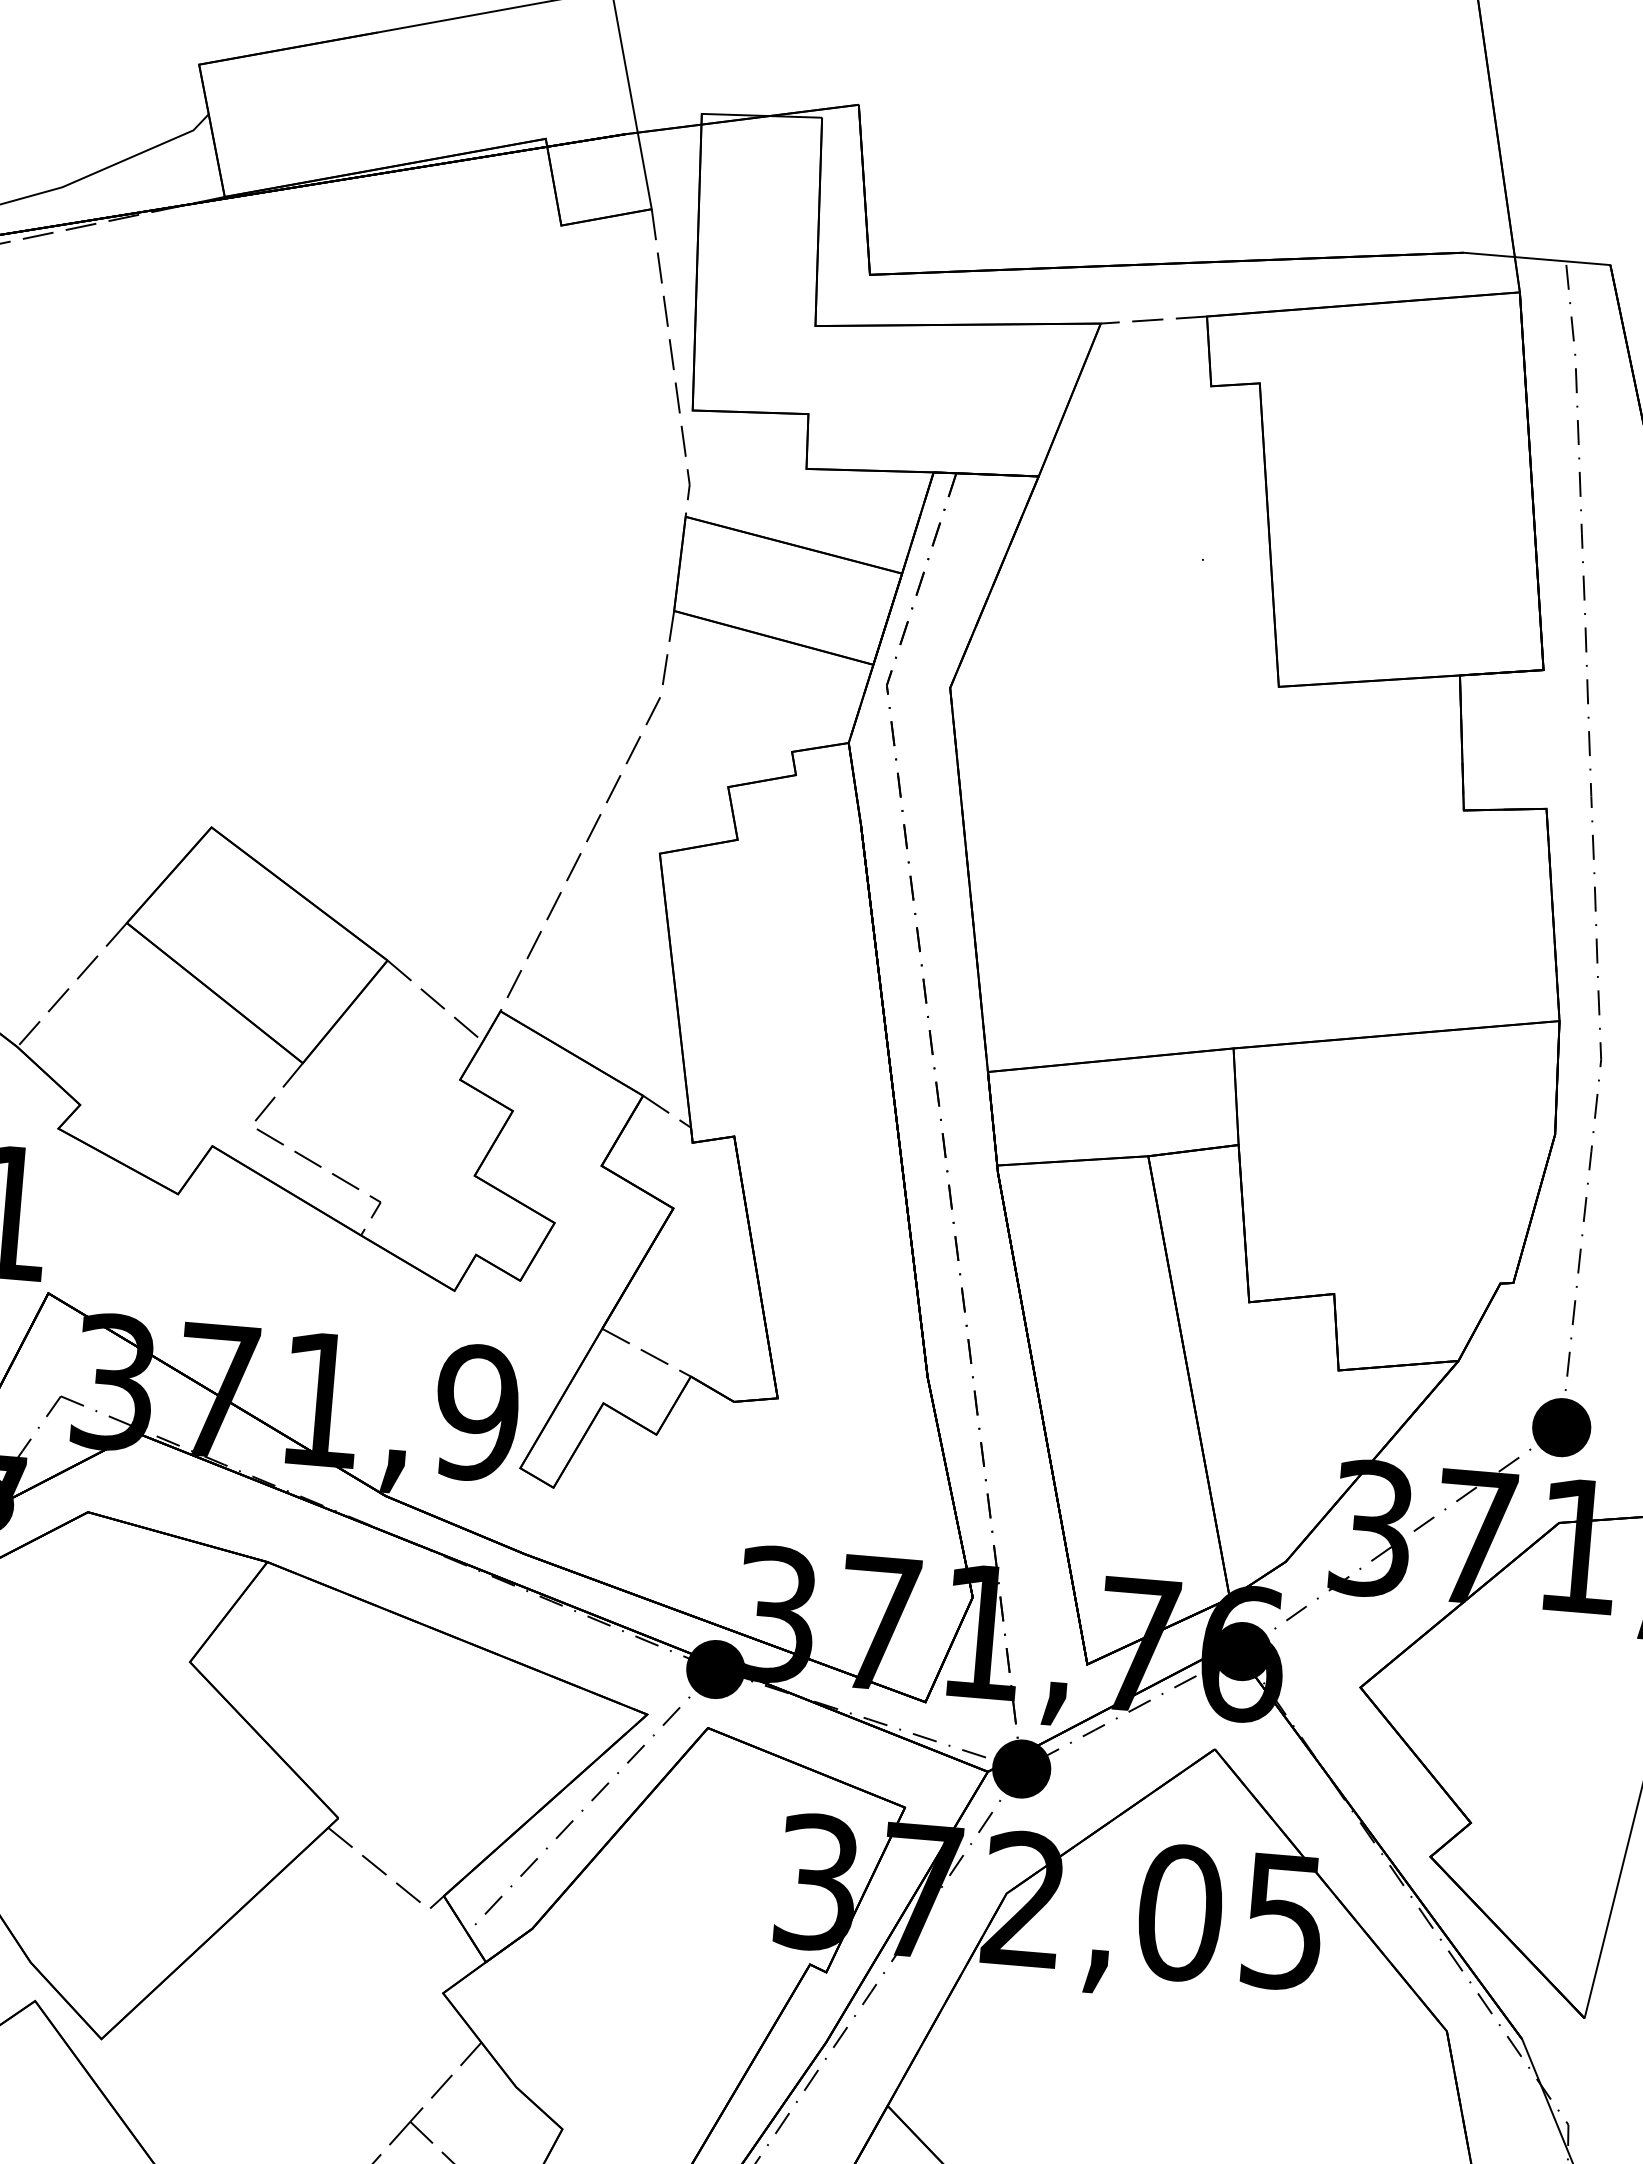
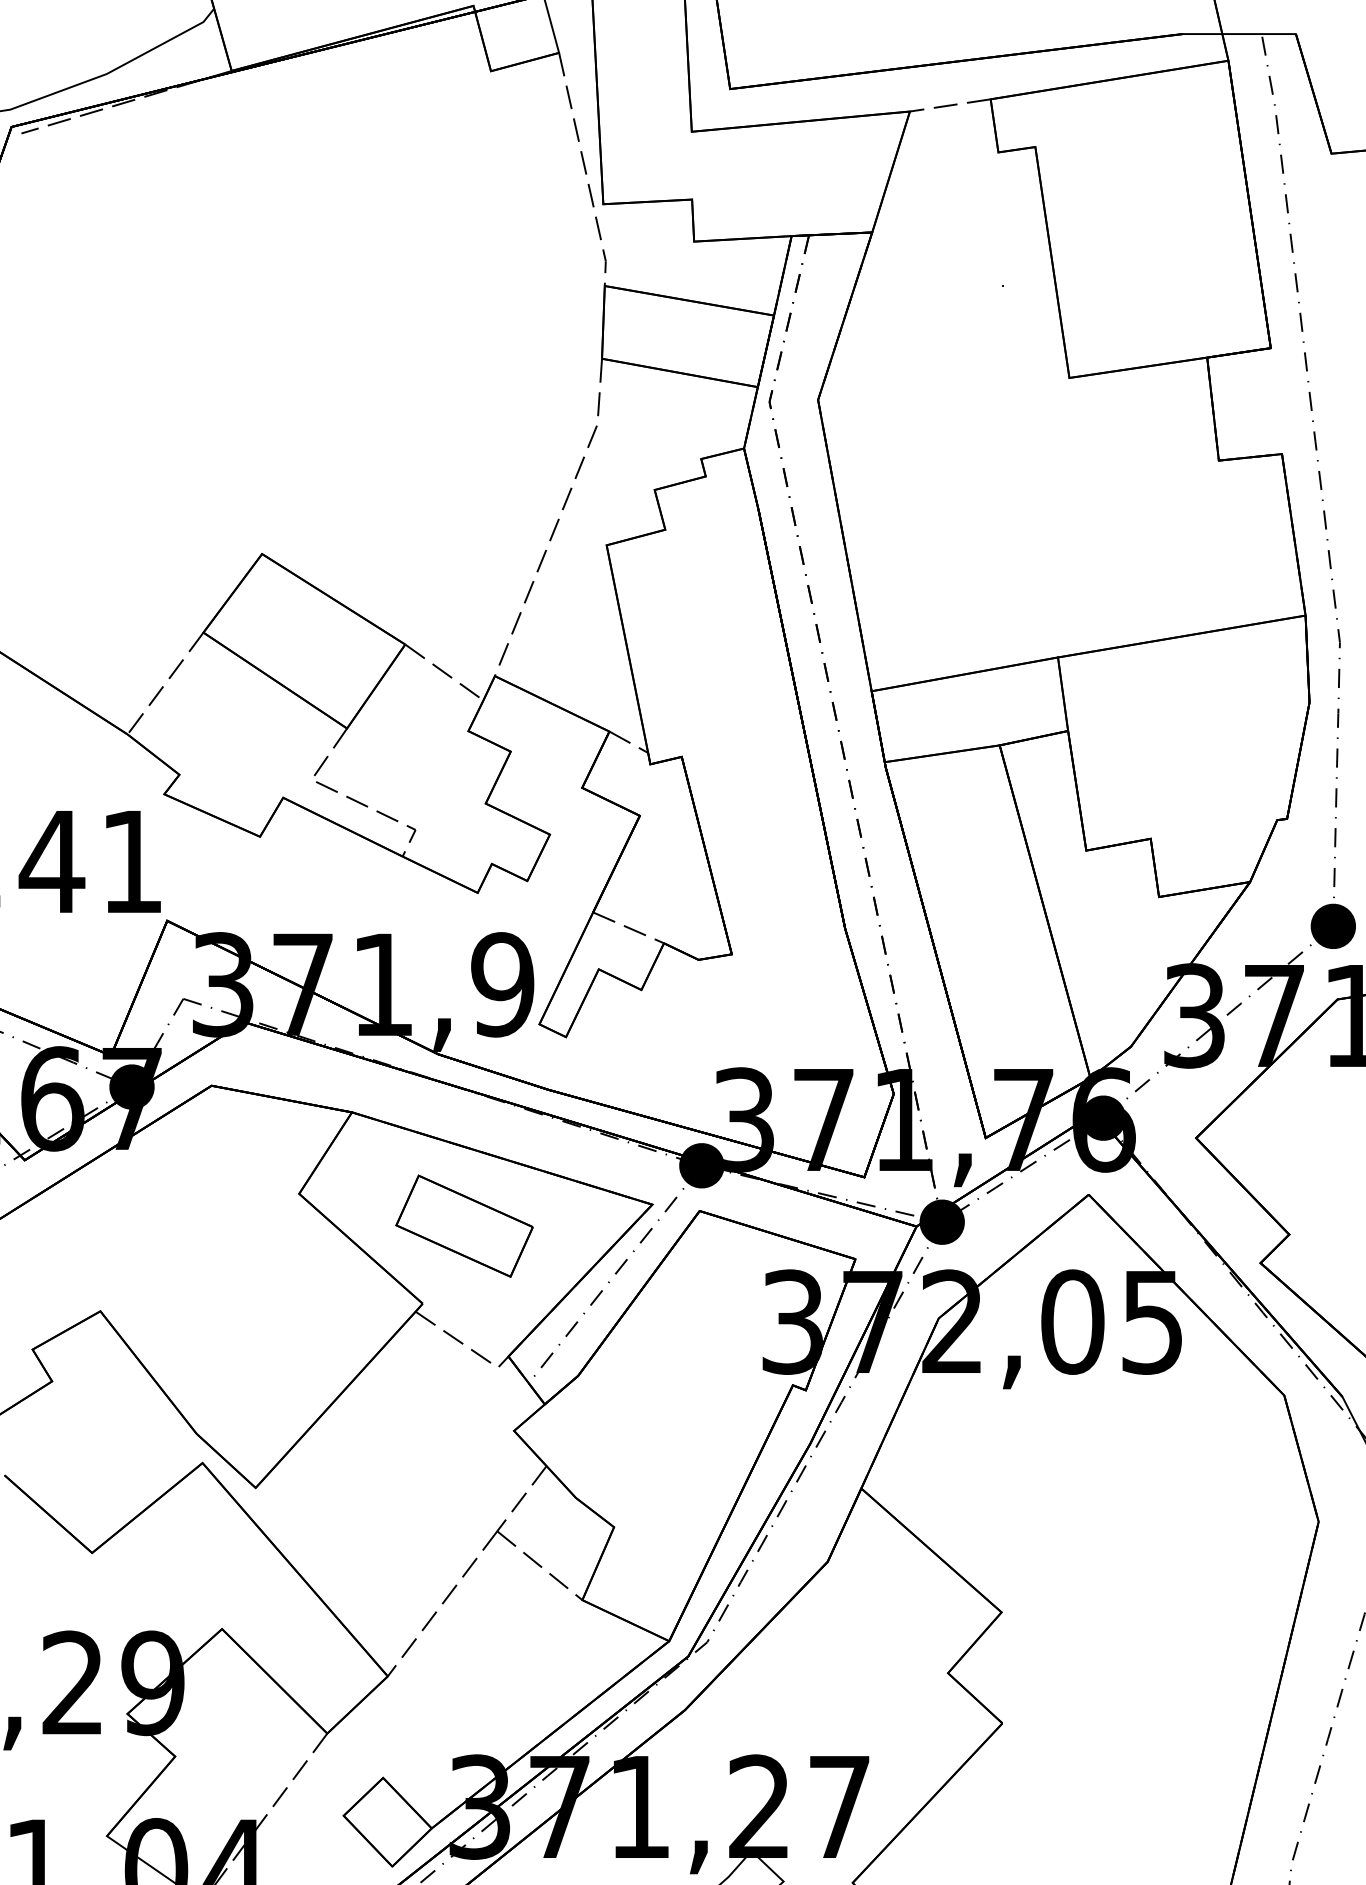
part: (401, 1721) -> (464, 1225), added

